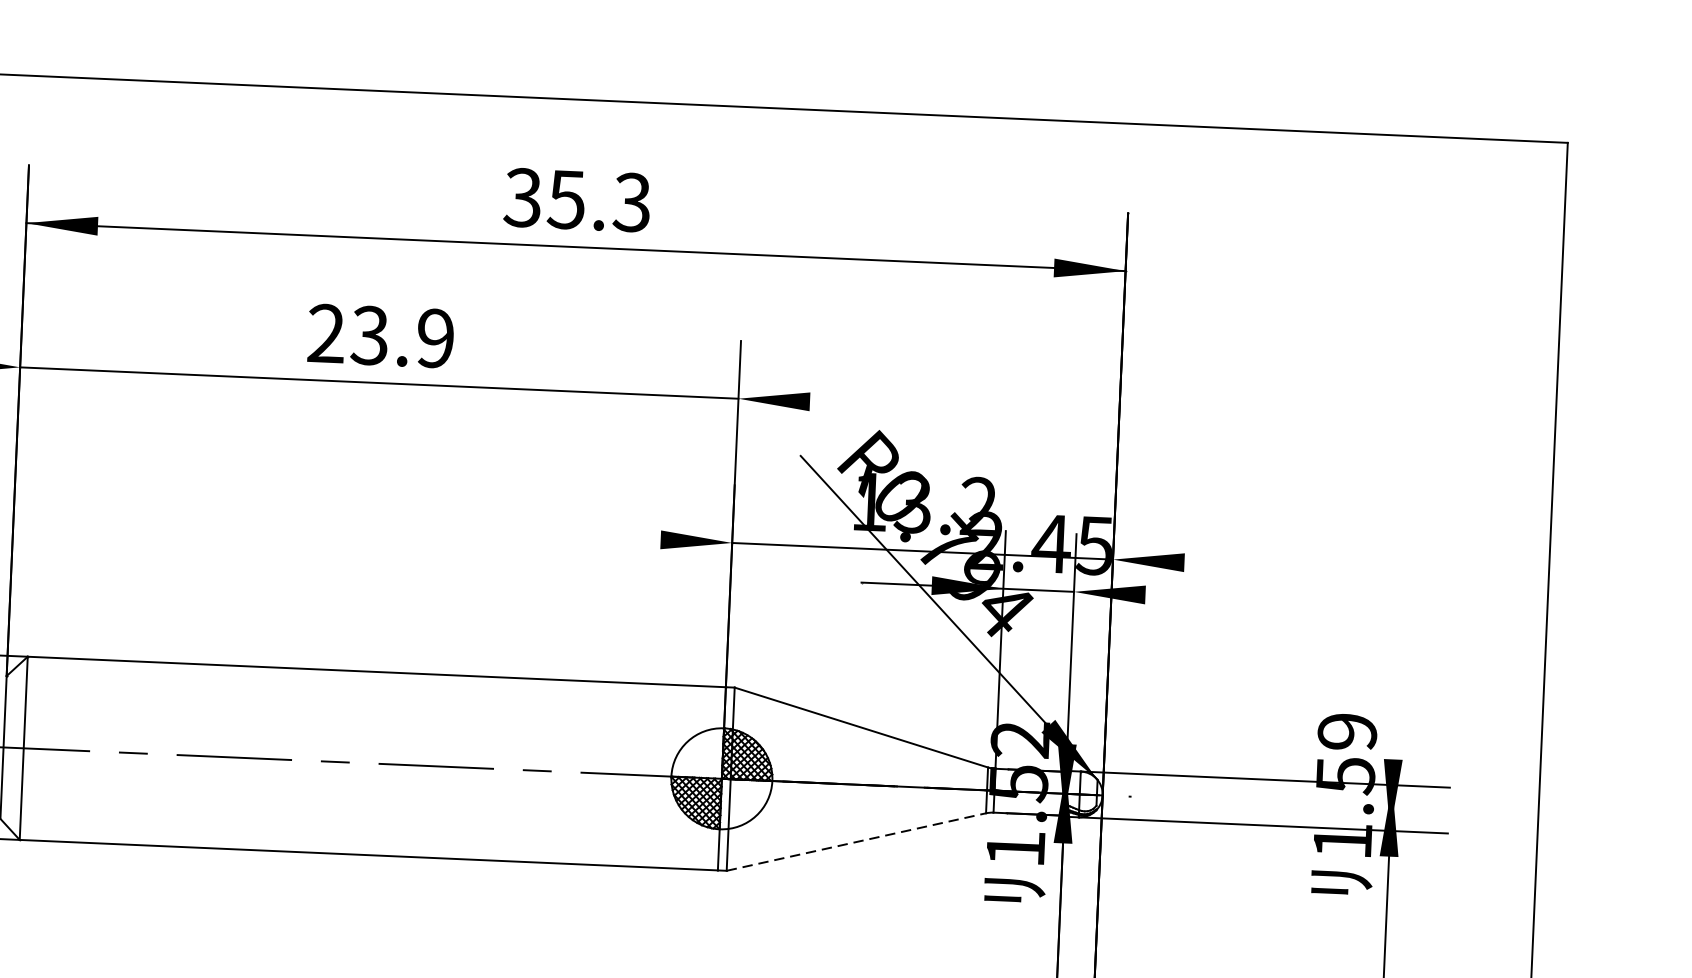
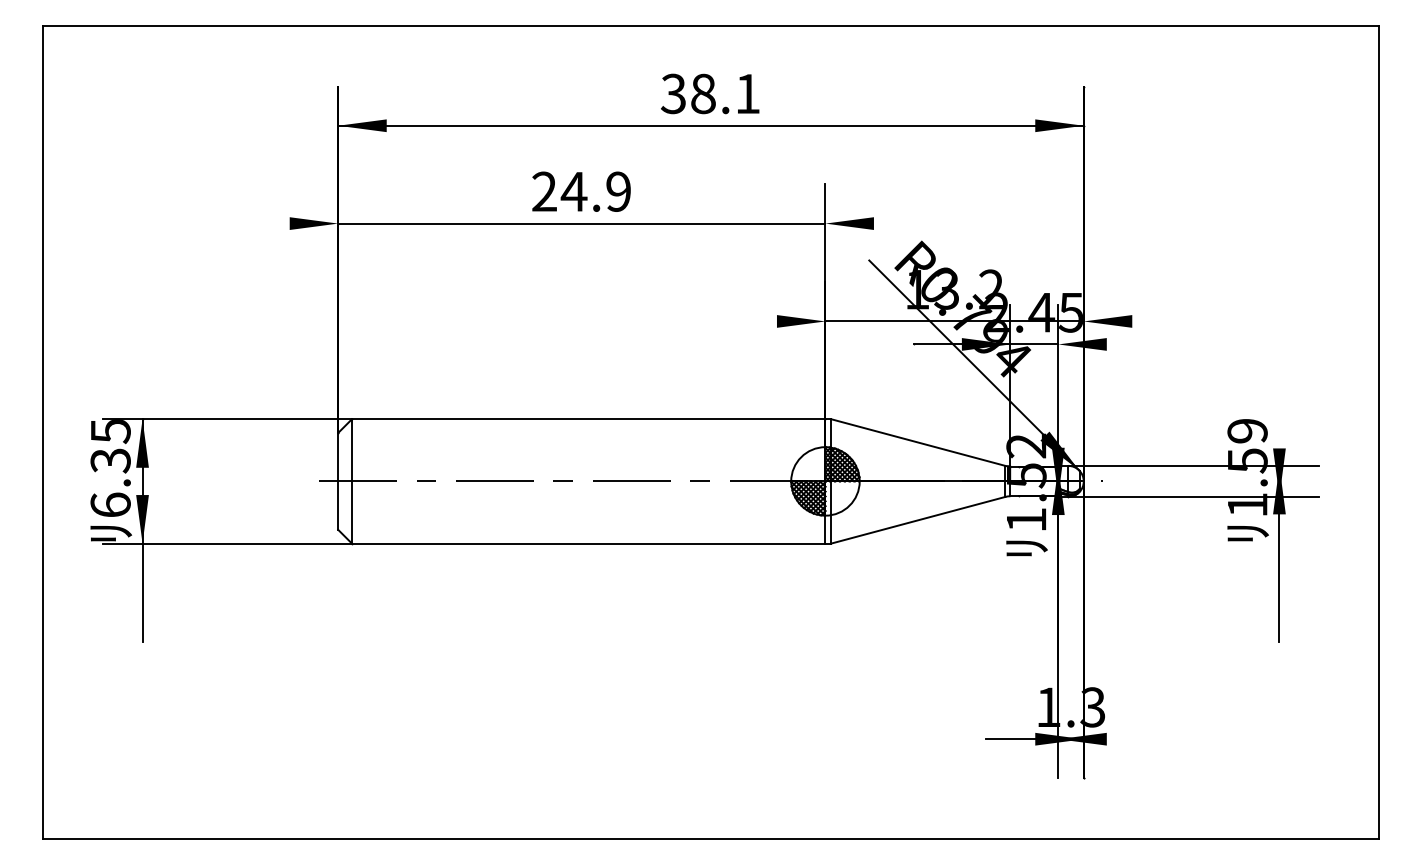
text: (598, 200) -> (724, 93), 35.3 -> 38.1
text: (369, 335) -> (573, 191), 23.9 -> 24.9
line: (856, 842) -> (918, 520), dashed -> solid

